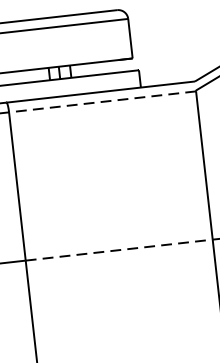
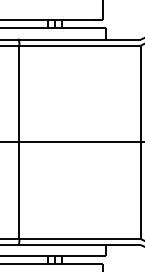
line: (103, 102) -> (80, 46), dashed -> solid
line: (119, 250) -> (80, 142), dashed -> solid

